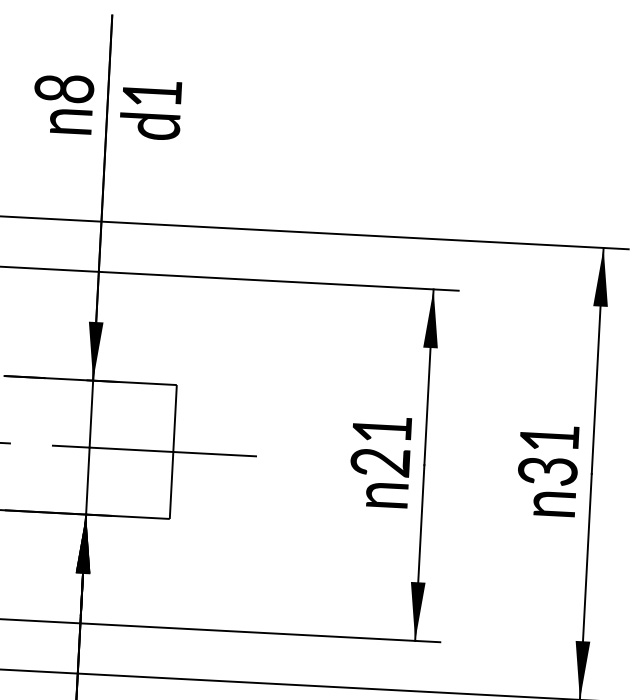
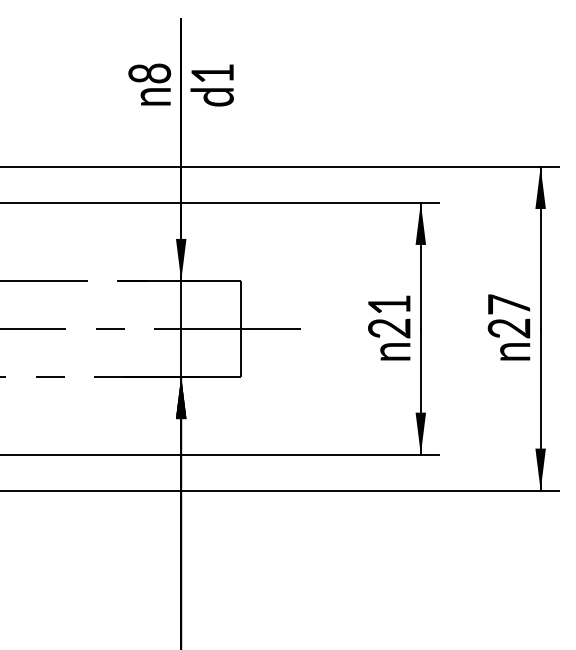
text: (549, 454) -> (509, 316), 31 -> 27

